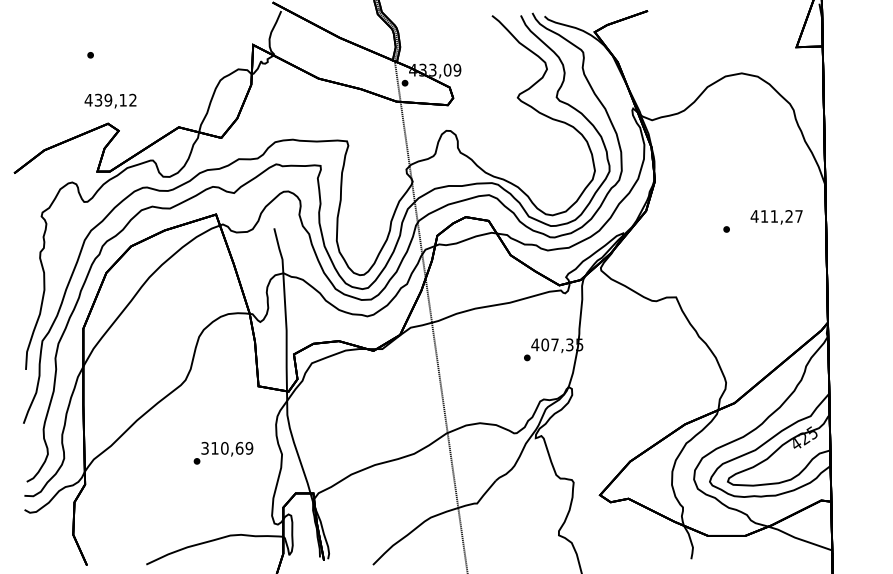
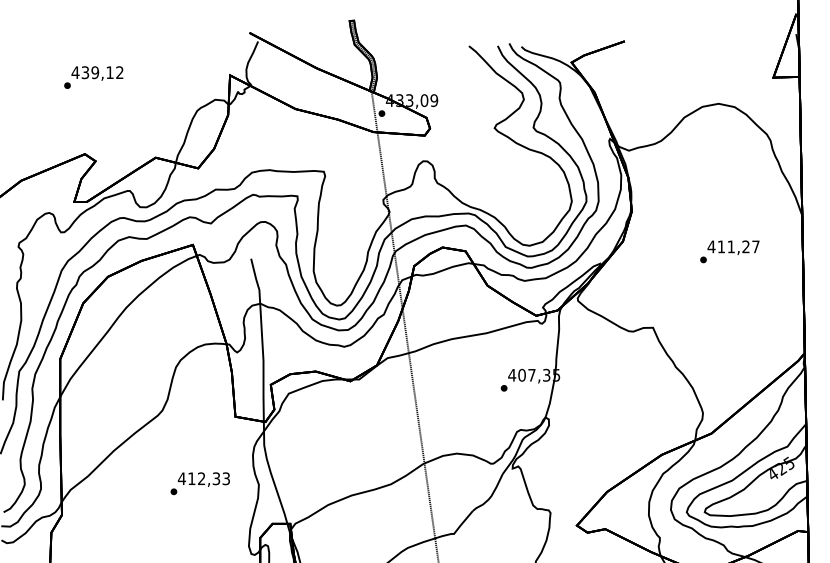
text: (110, 100) -> (97, 72), moved
text: (776, 217) -> (733, 247), moved
text: (227, 447) -> (204, 477), 310,69 -> 412,33

